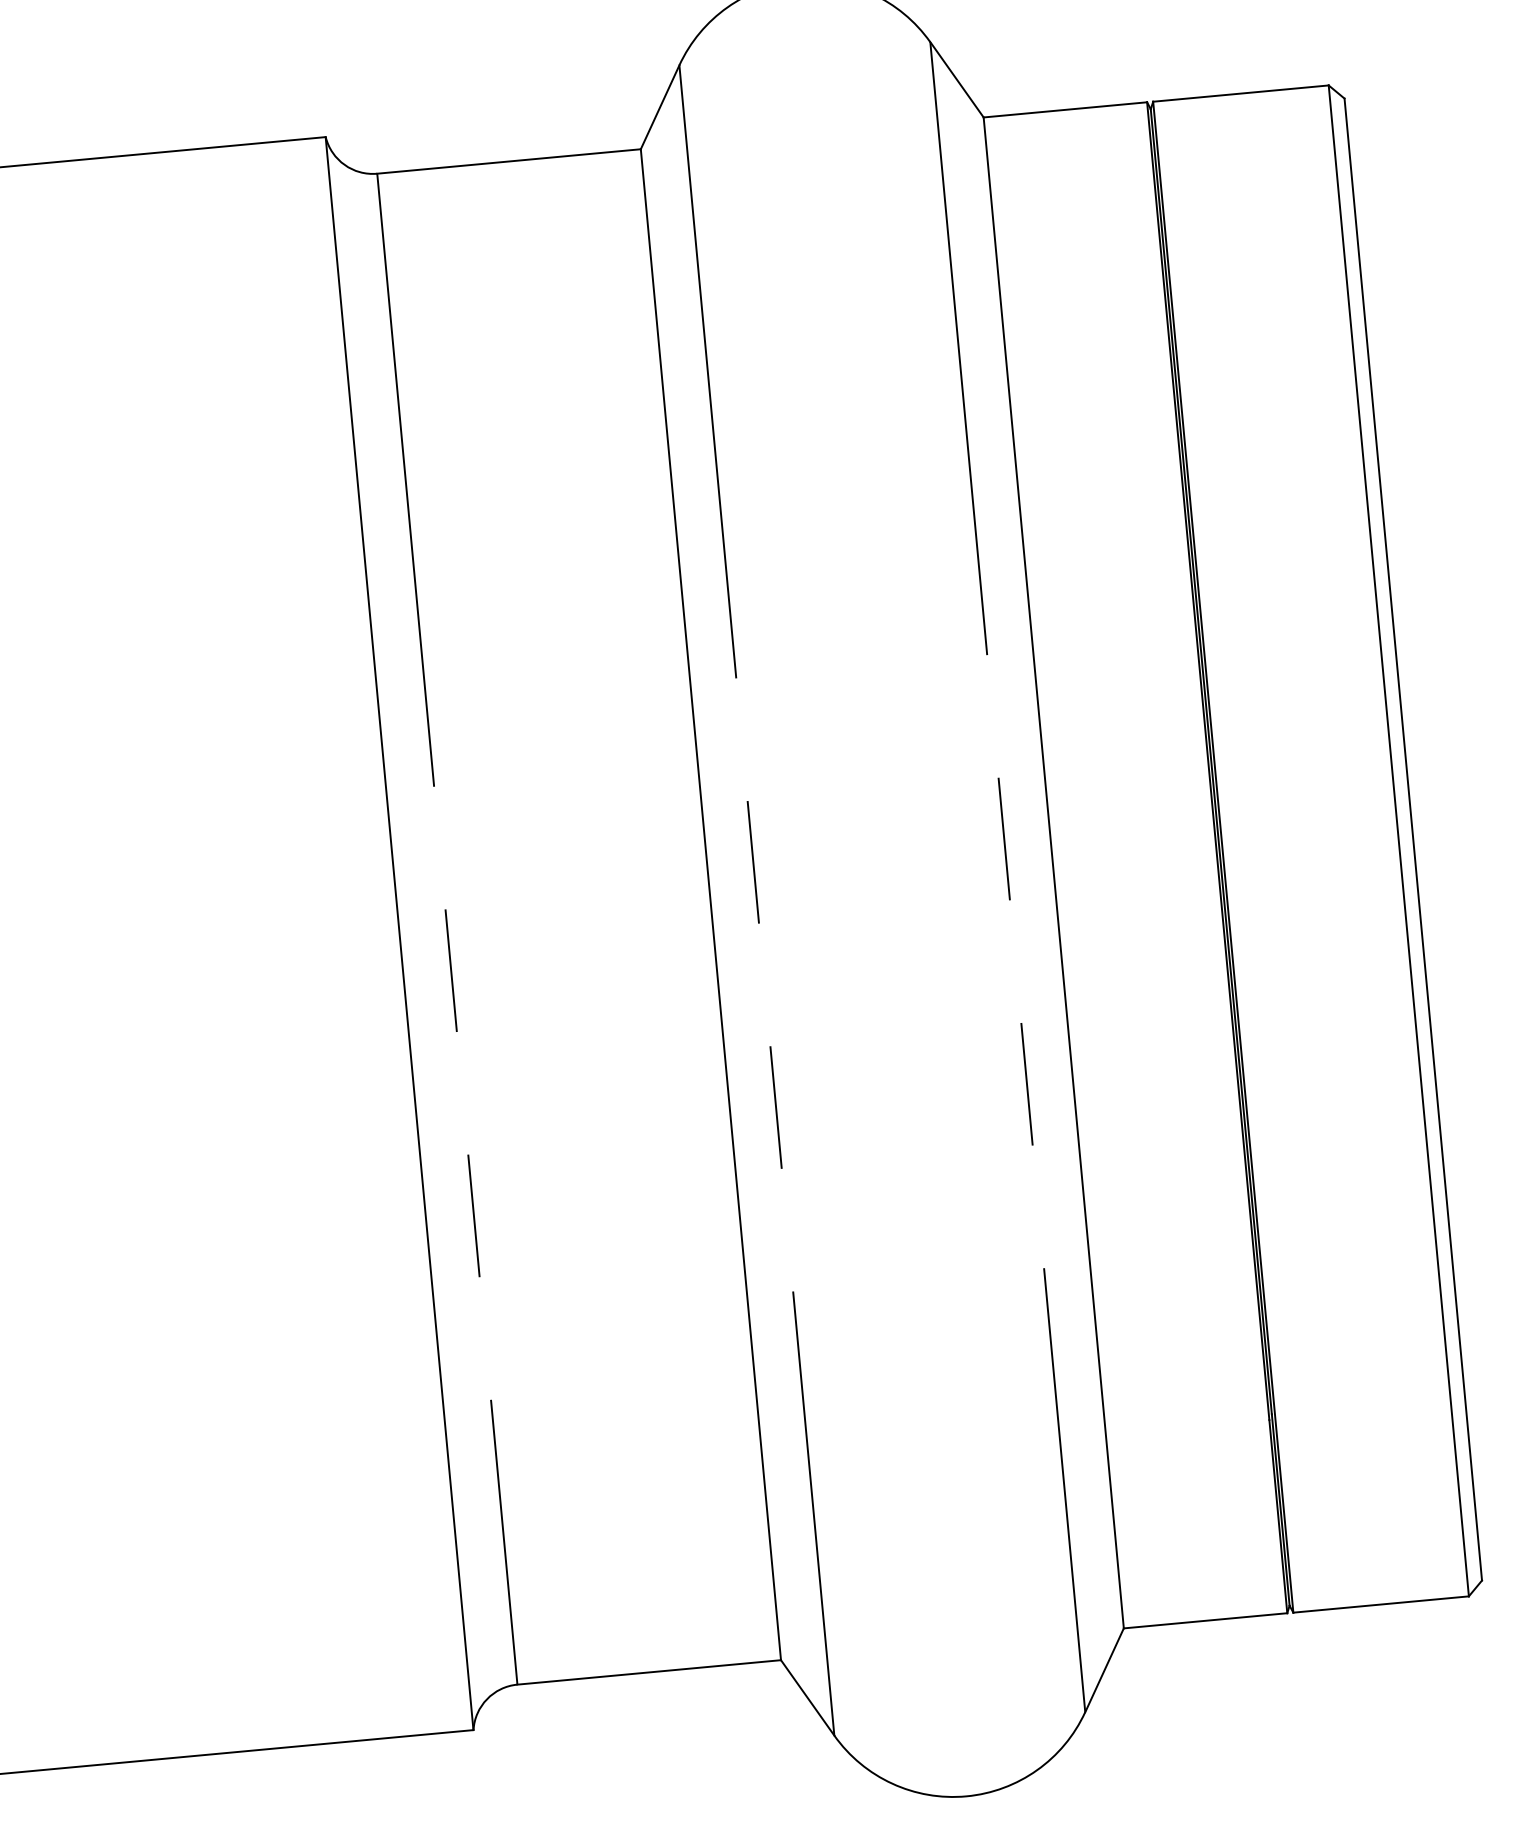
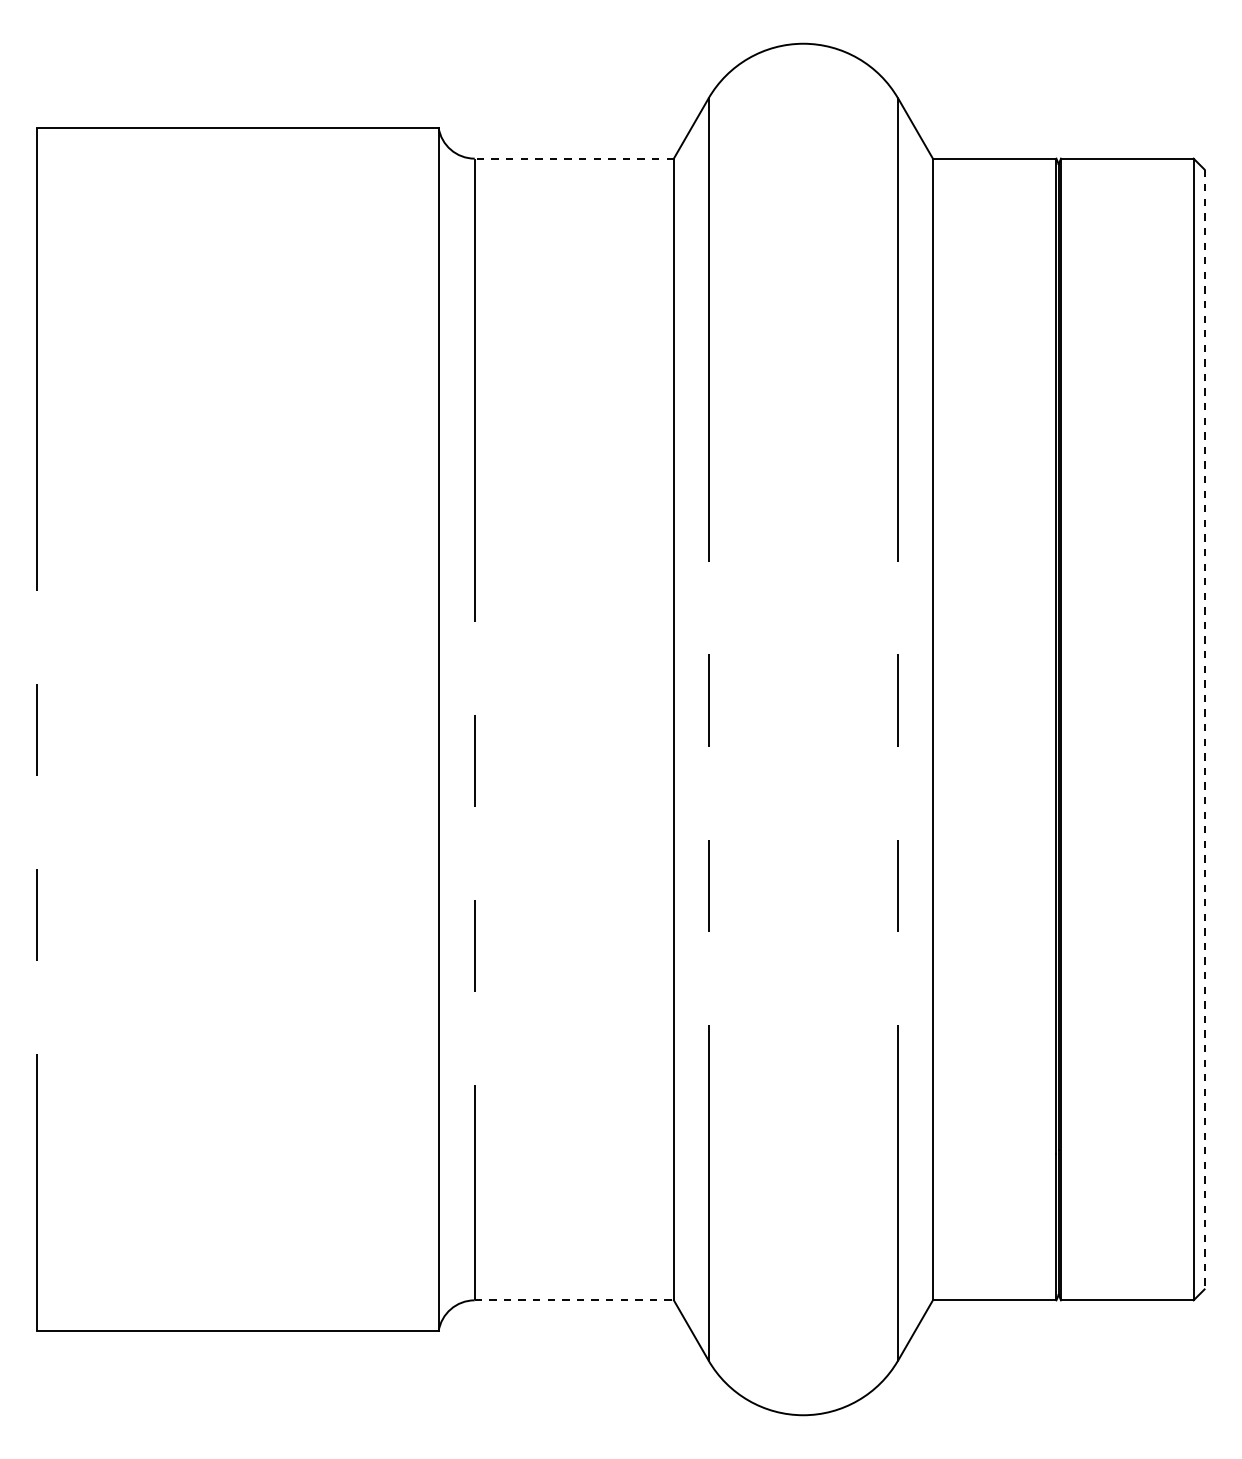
line: (509, 161) -> (574, 158), solid -> dashed
line: (1413, 839) -> (1204, 729), solid -> dashed
line: (649, 1672) -> (574, 1300), solid -> dashed

